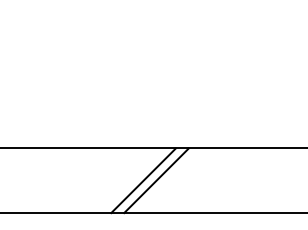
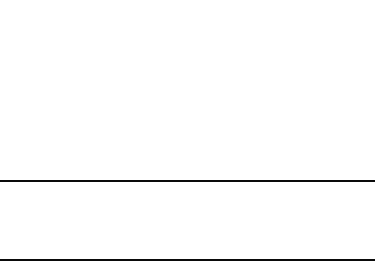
line: (143, 180) -> (174, 219), removed
line: (156, 180) -> (190, 219), removed

